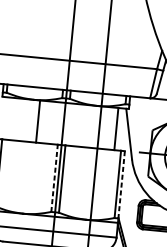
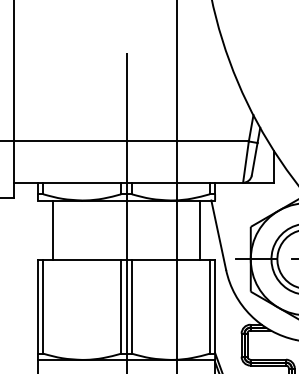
line: (37, 121) -> (52, 229), moved
line: (54, 178) -> (121, 306), dashed -> solid
line: (121, 185) -> (215, 307), dashed -> solid

